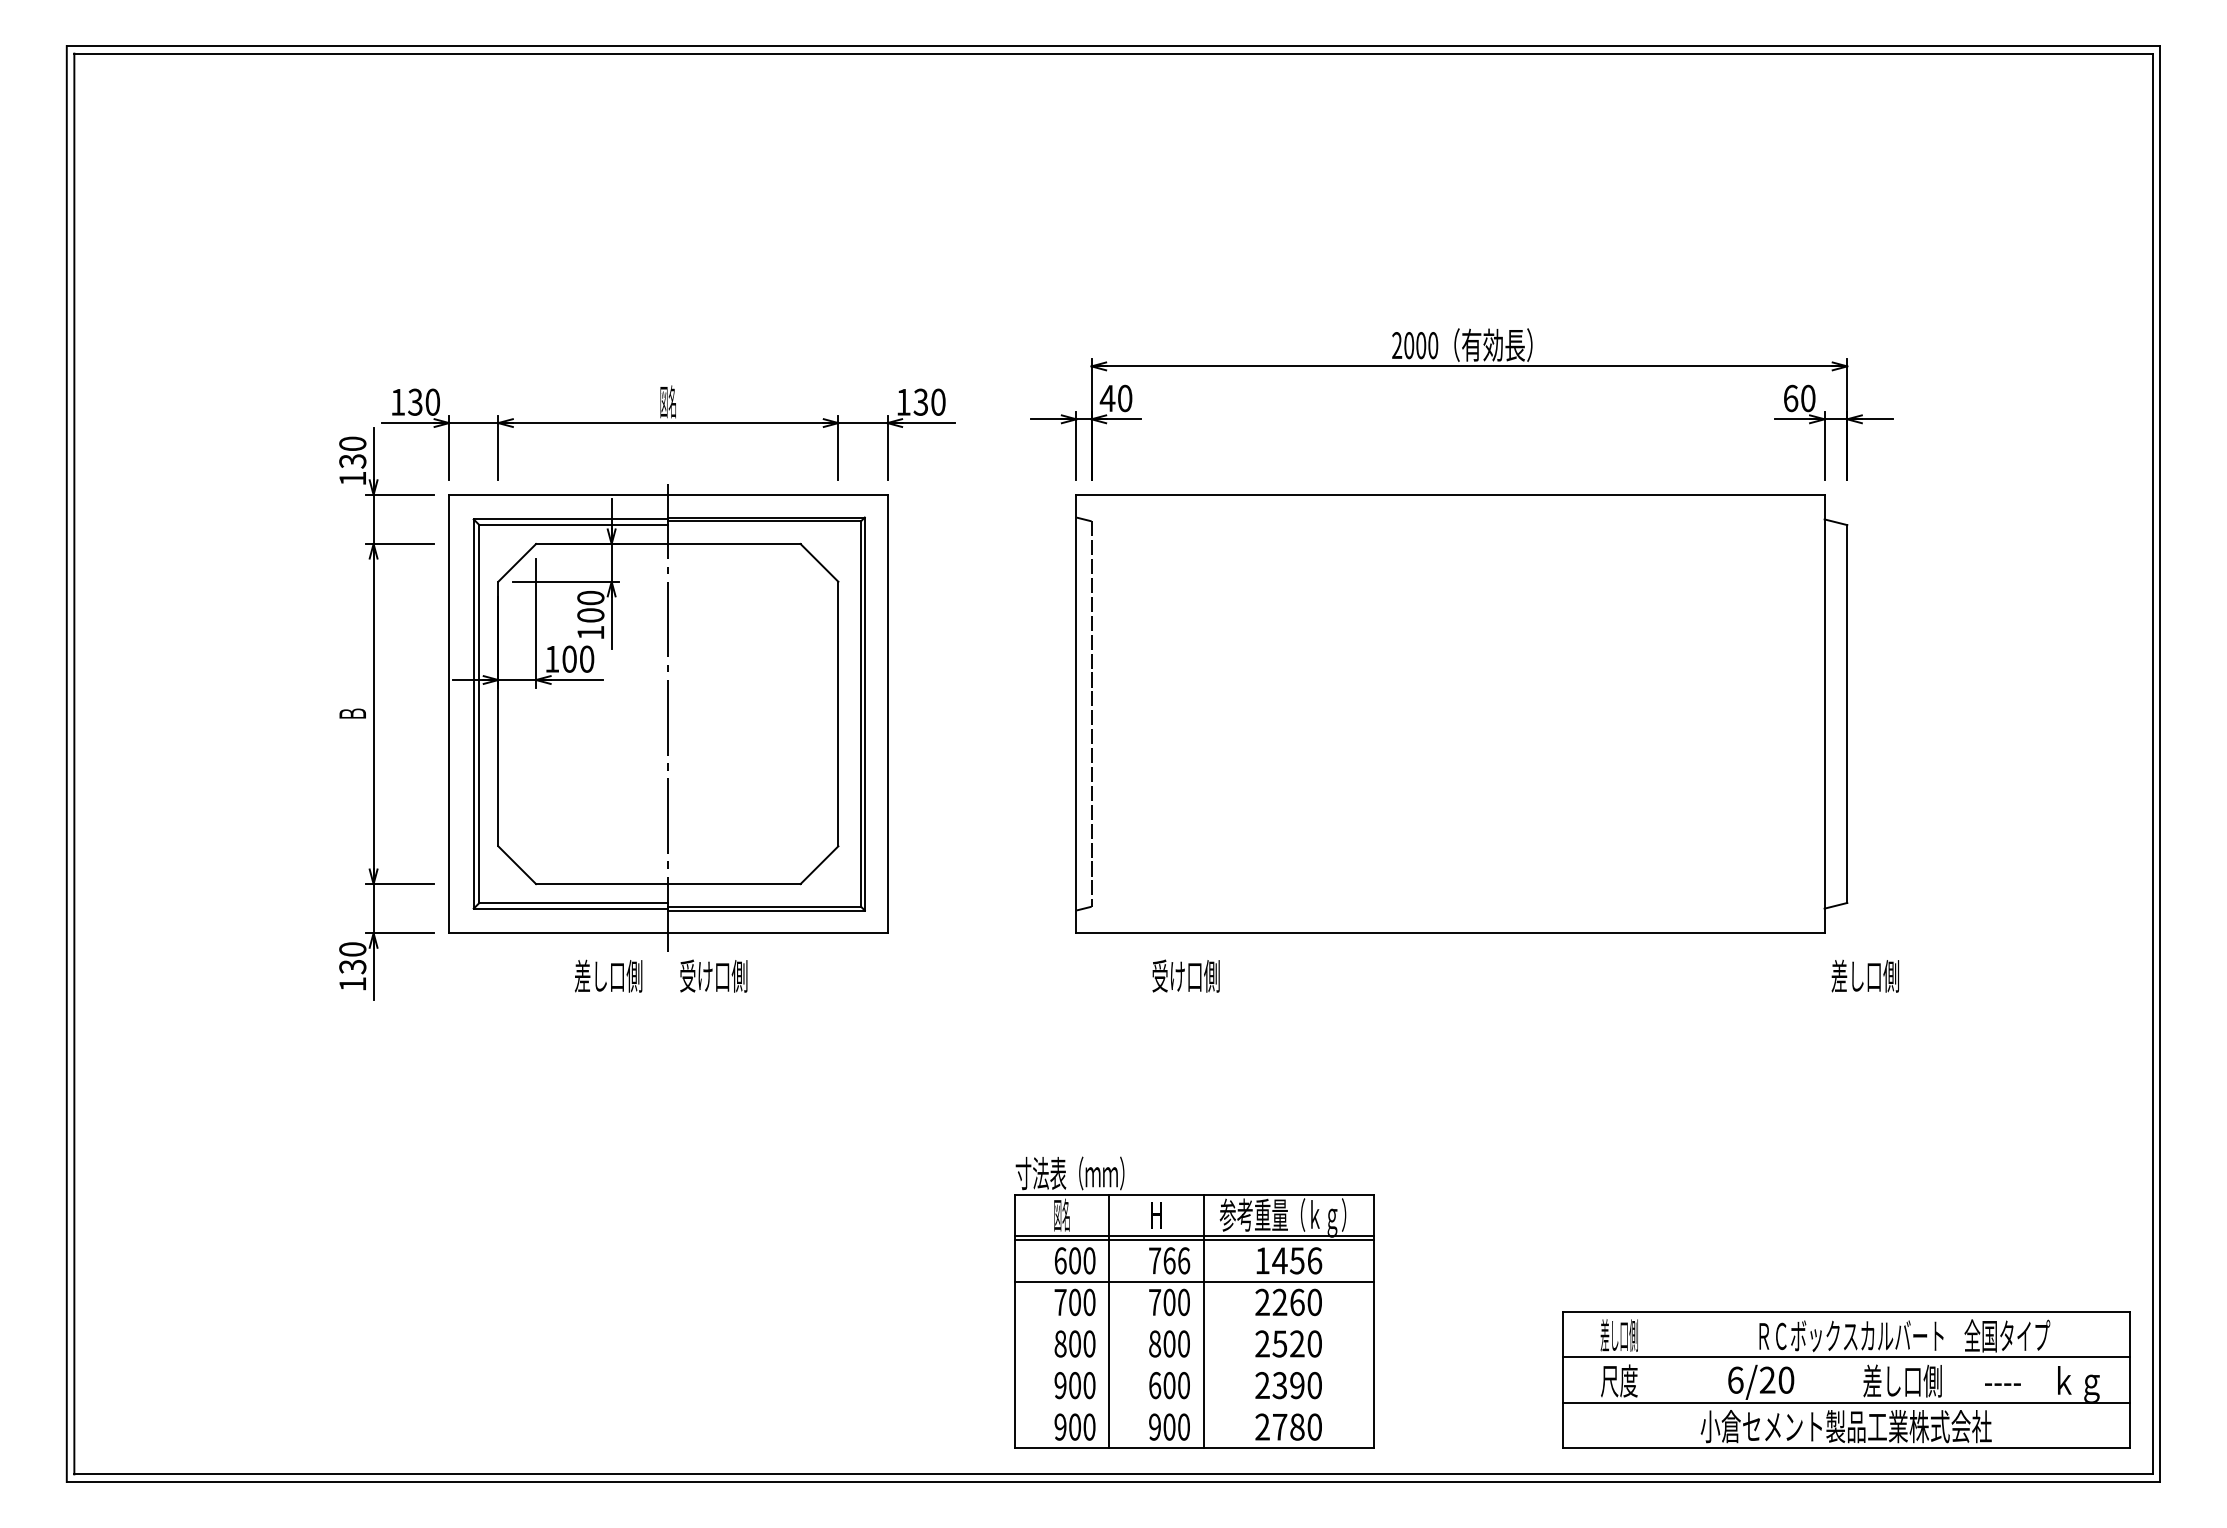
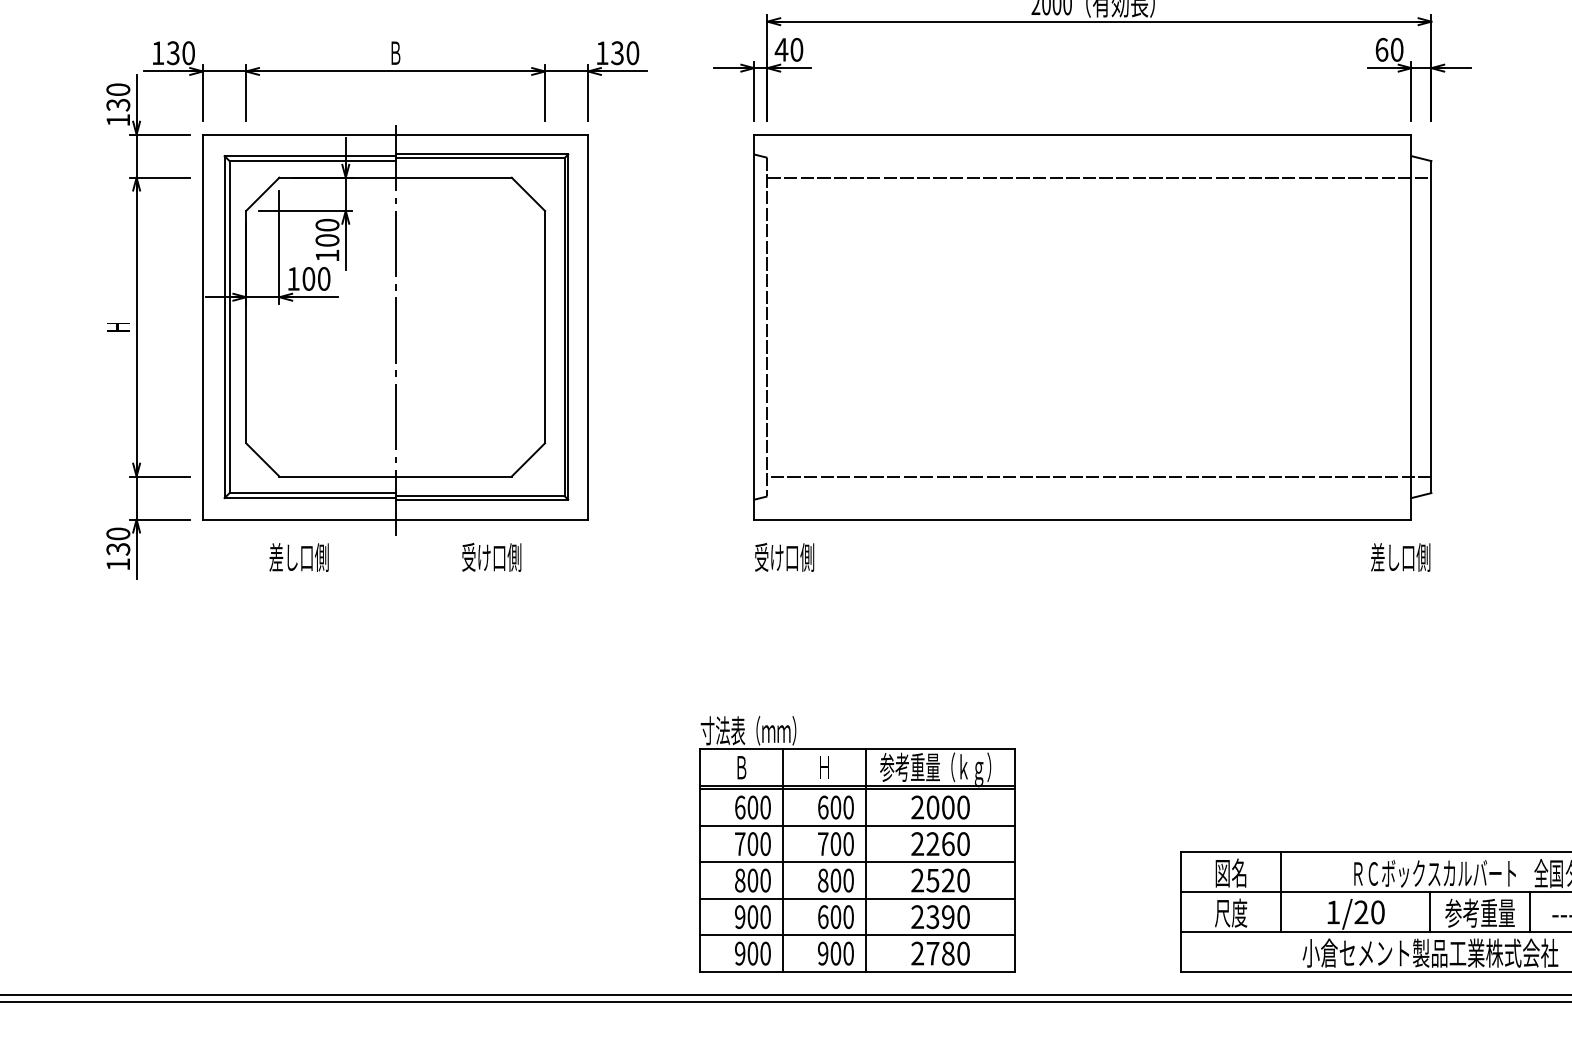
text: (667, 401) -> (394, 52), 図名 -> Ｂ
line: (1469, 544) -> (1099, 178), added
text: (352, 713) -> (118, 326), Ｂ -> Ｈ
line: (1469, 884) -> (1099, 476), added
text: (608, 975) -> (299, 556), moved
text: (713, 975) -> (491, 556), moved
text: (1185, 975) -> (784, 556), moved
text: (1865, 976) -> (1400, 557), moved
text: (1061, 1214) -> (741, 766), 図名 -> Ｂ
text: (1169, 1260) -> (835, 807), 766 -> 600
text: (1288, 1260) -> (940, 807), 1456 -> 2000
line: (1193, 1323) -> (856, 862), added
text: (1618, 1335) -> (1230, 873), 差し口側 -> 図名
line: (1676, 1356) -> (1281, 891), added
line: (1193, 1364) -> (856, 898), added
text: (1735, 1379) -> (1333, 911), 6/20 -> 1/20
line: (1846, 1379) -> (1430, 911), added
line: (1959, 1379) -> (1529, 911), added
text: (1902, 1380) -> (1479, 912), 差し口側 -> 参考重量
line: (1193, 1406) -> (856, 935), added

